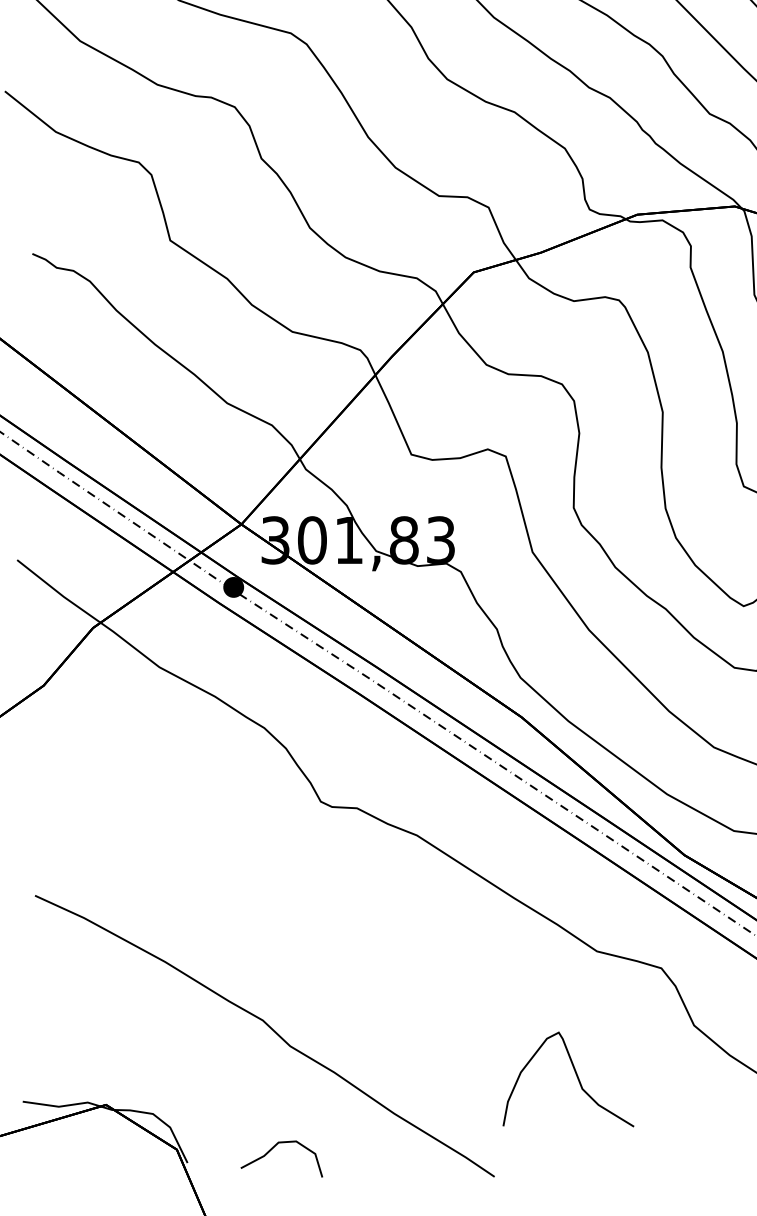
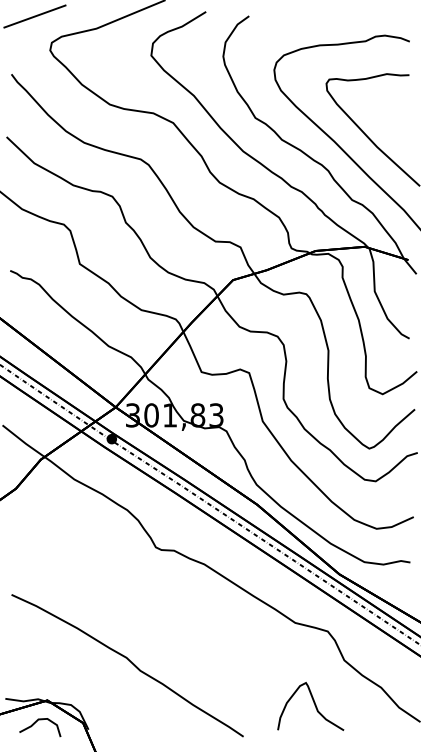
curve: (575, 1077) -> (314, 705), moved
curve: (274, 1148) -> (36, 722), moved

